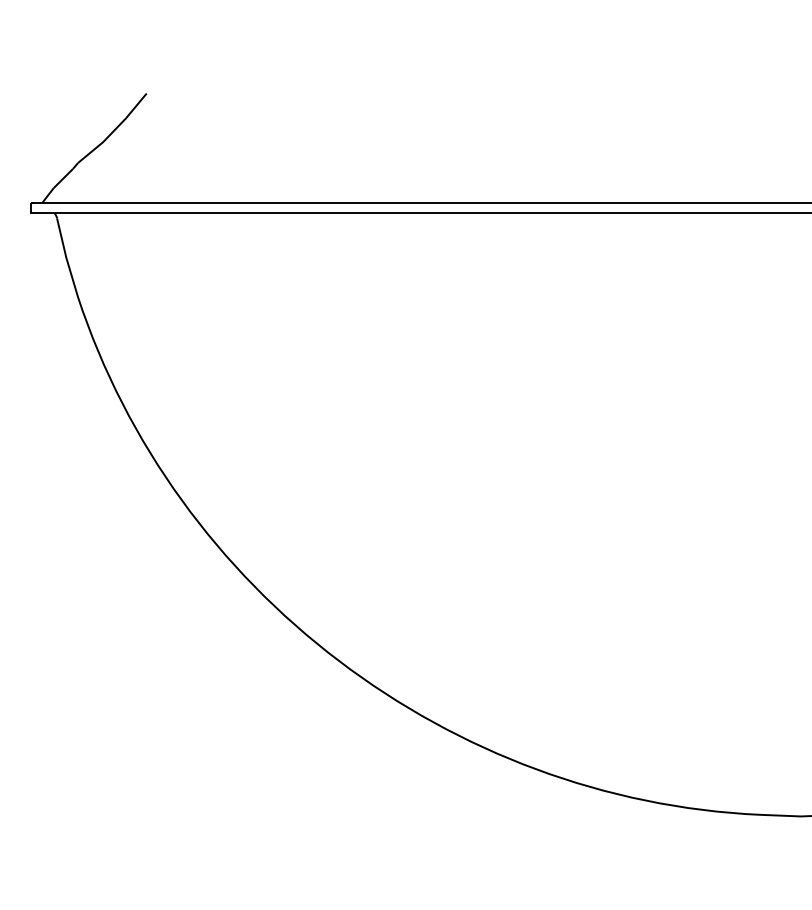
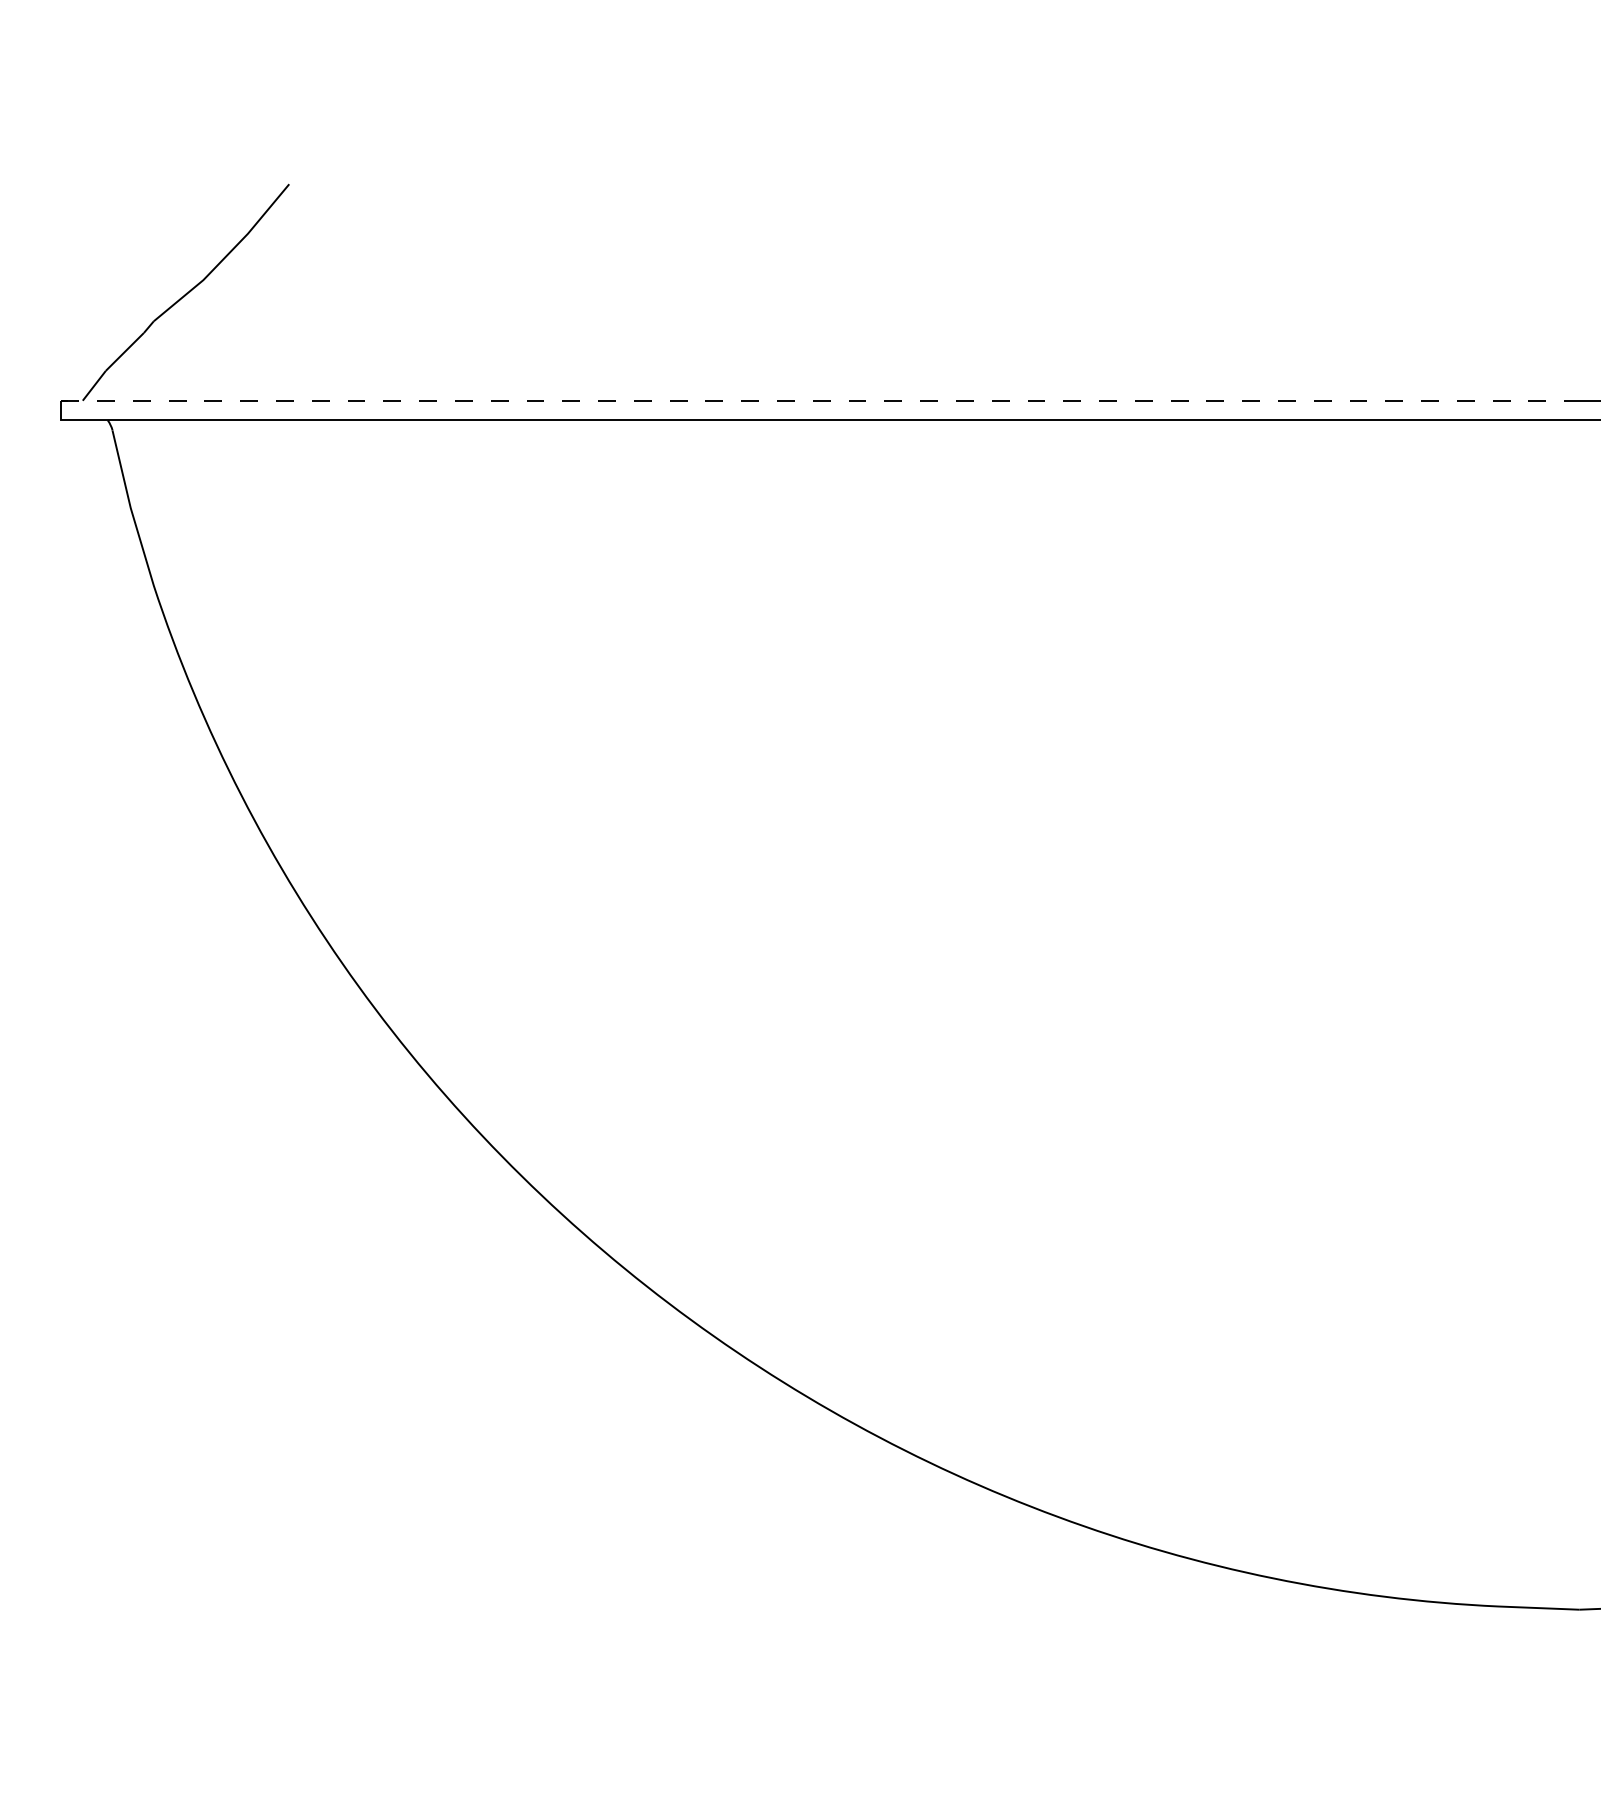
line: (416, 203) -> (821, 401), solid -> dashed

